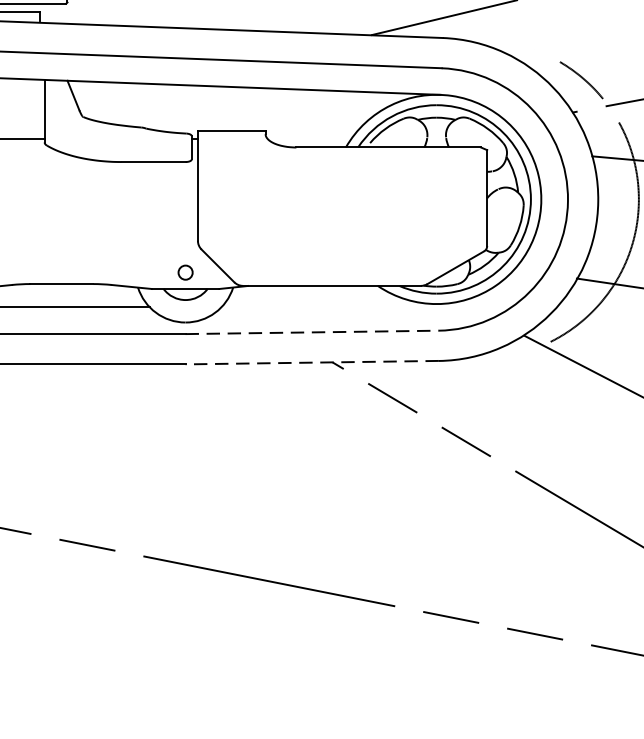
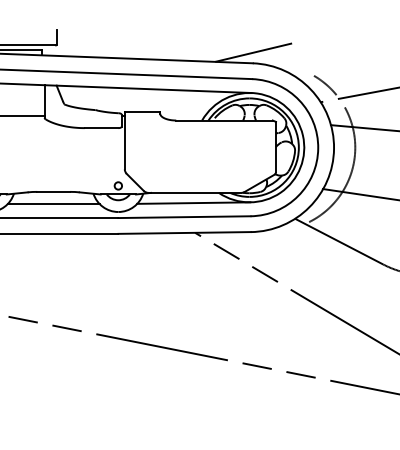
line: (329, 304) -> (193, 202), added
line: (312, 333) -> (184, 217), dashed -> solid
line: (312, 361) -> (184, 232), dashed -> solid

